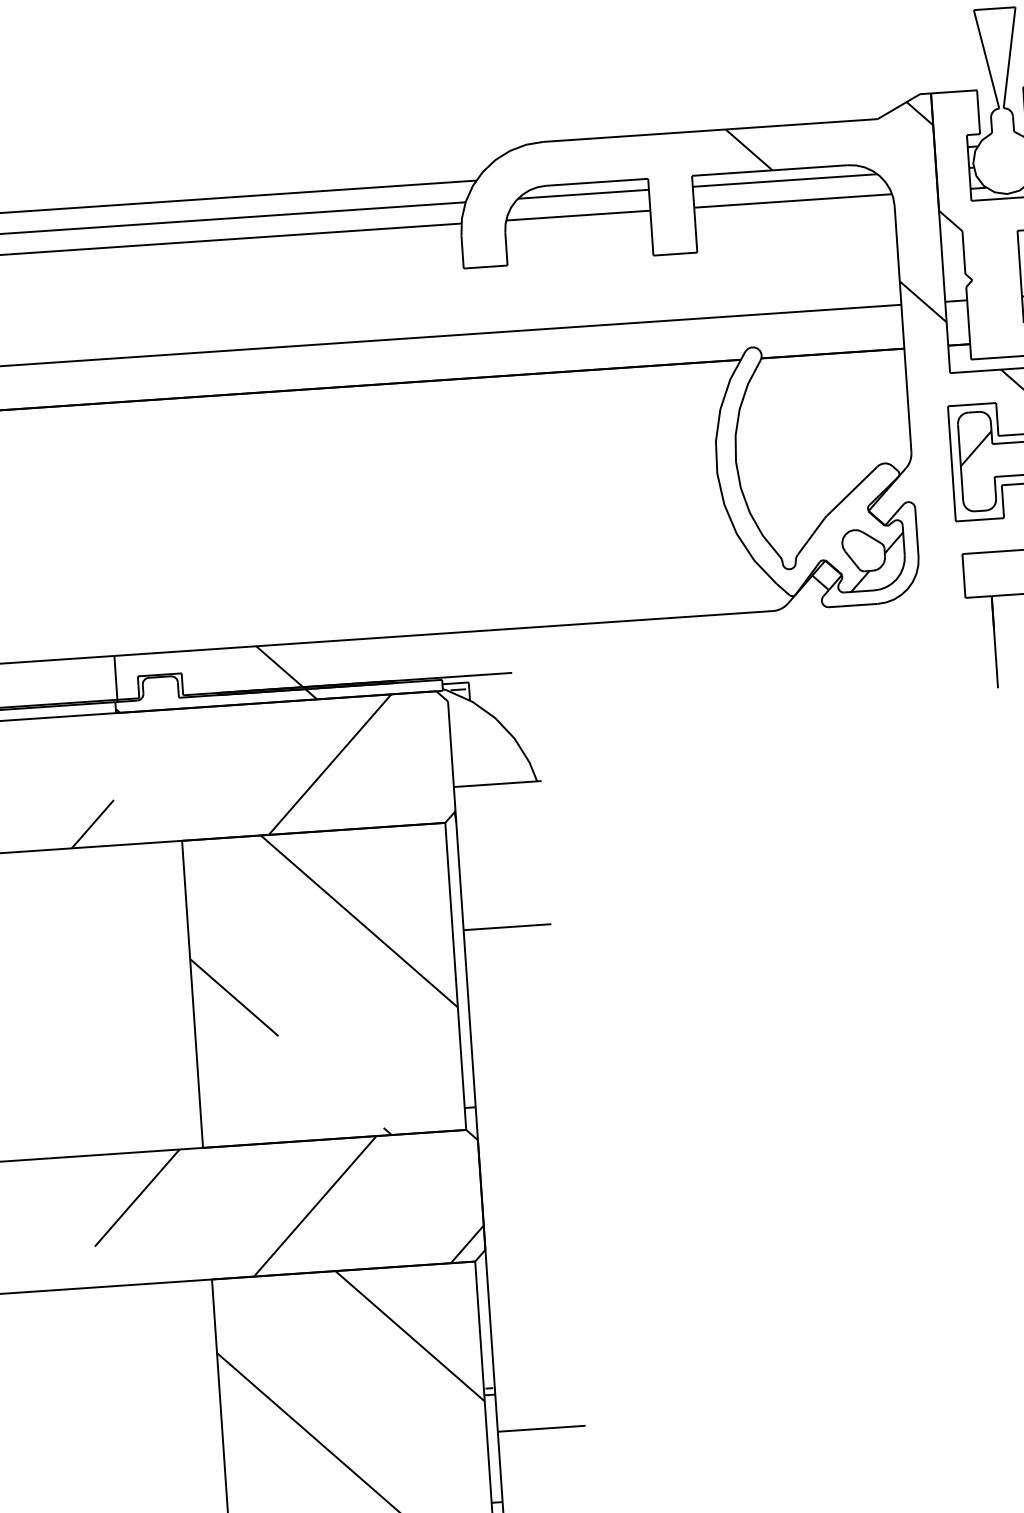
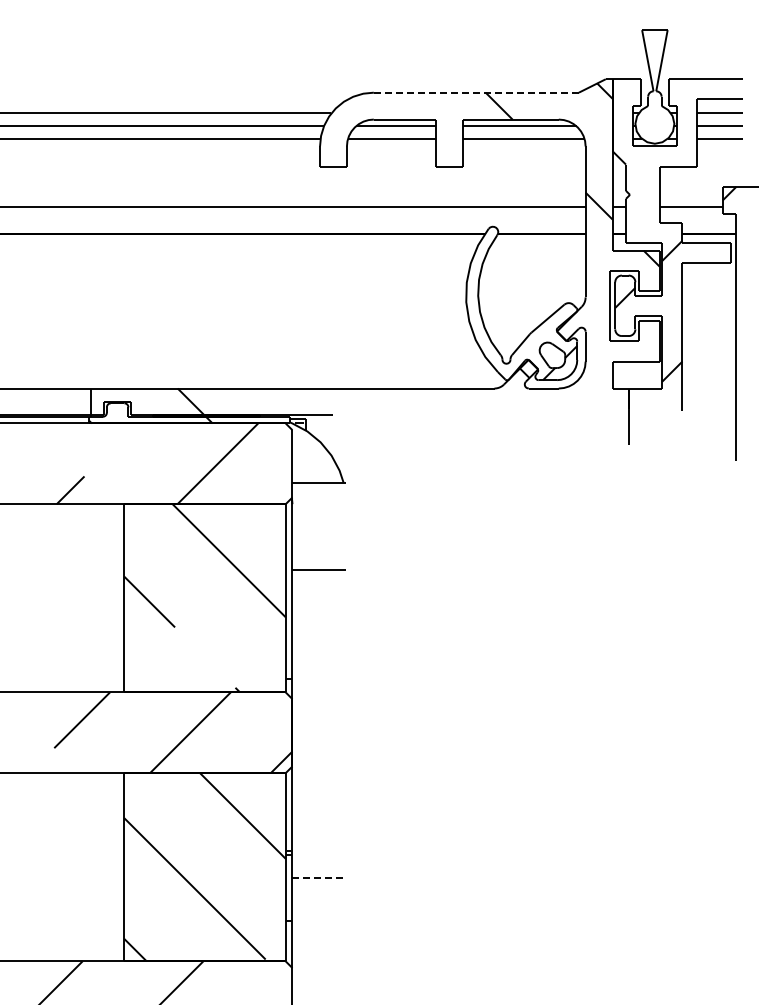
line: (710, 130) -> (476, 92), solid -> dashed
line: (541, 1428) -> (319, 877), solid -> dashed

